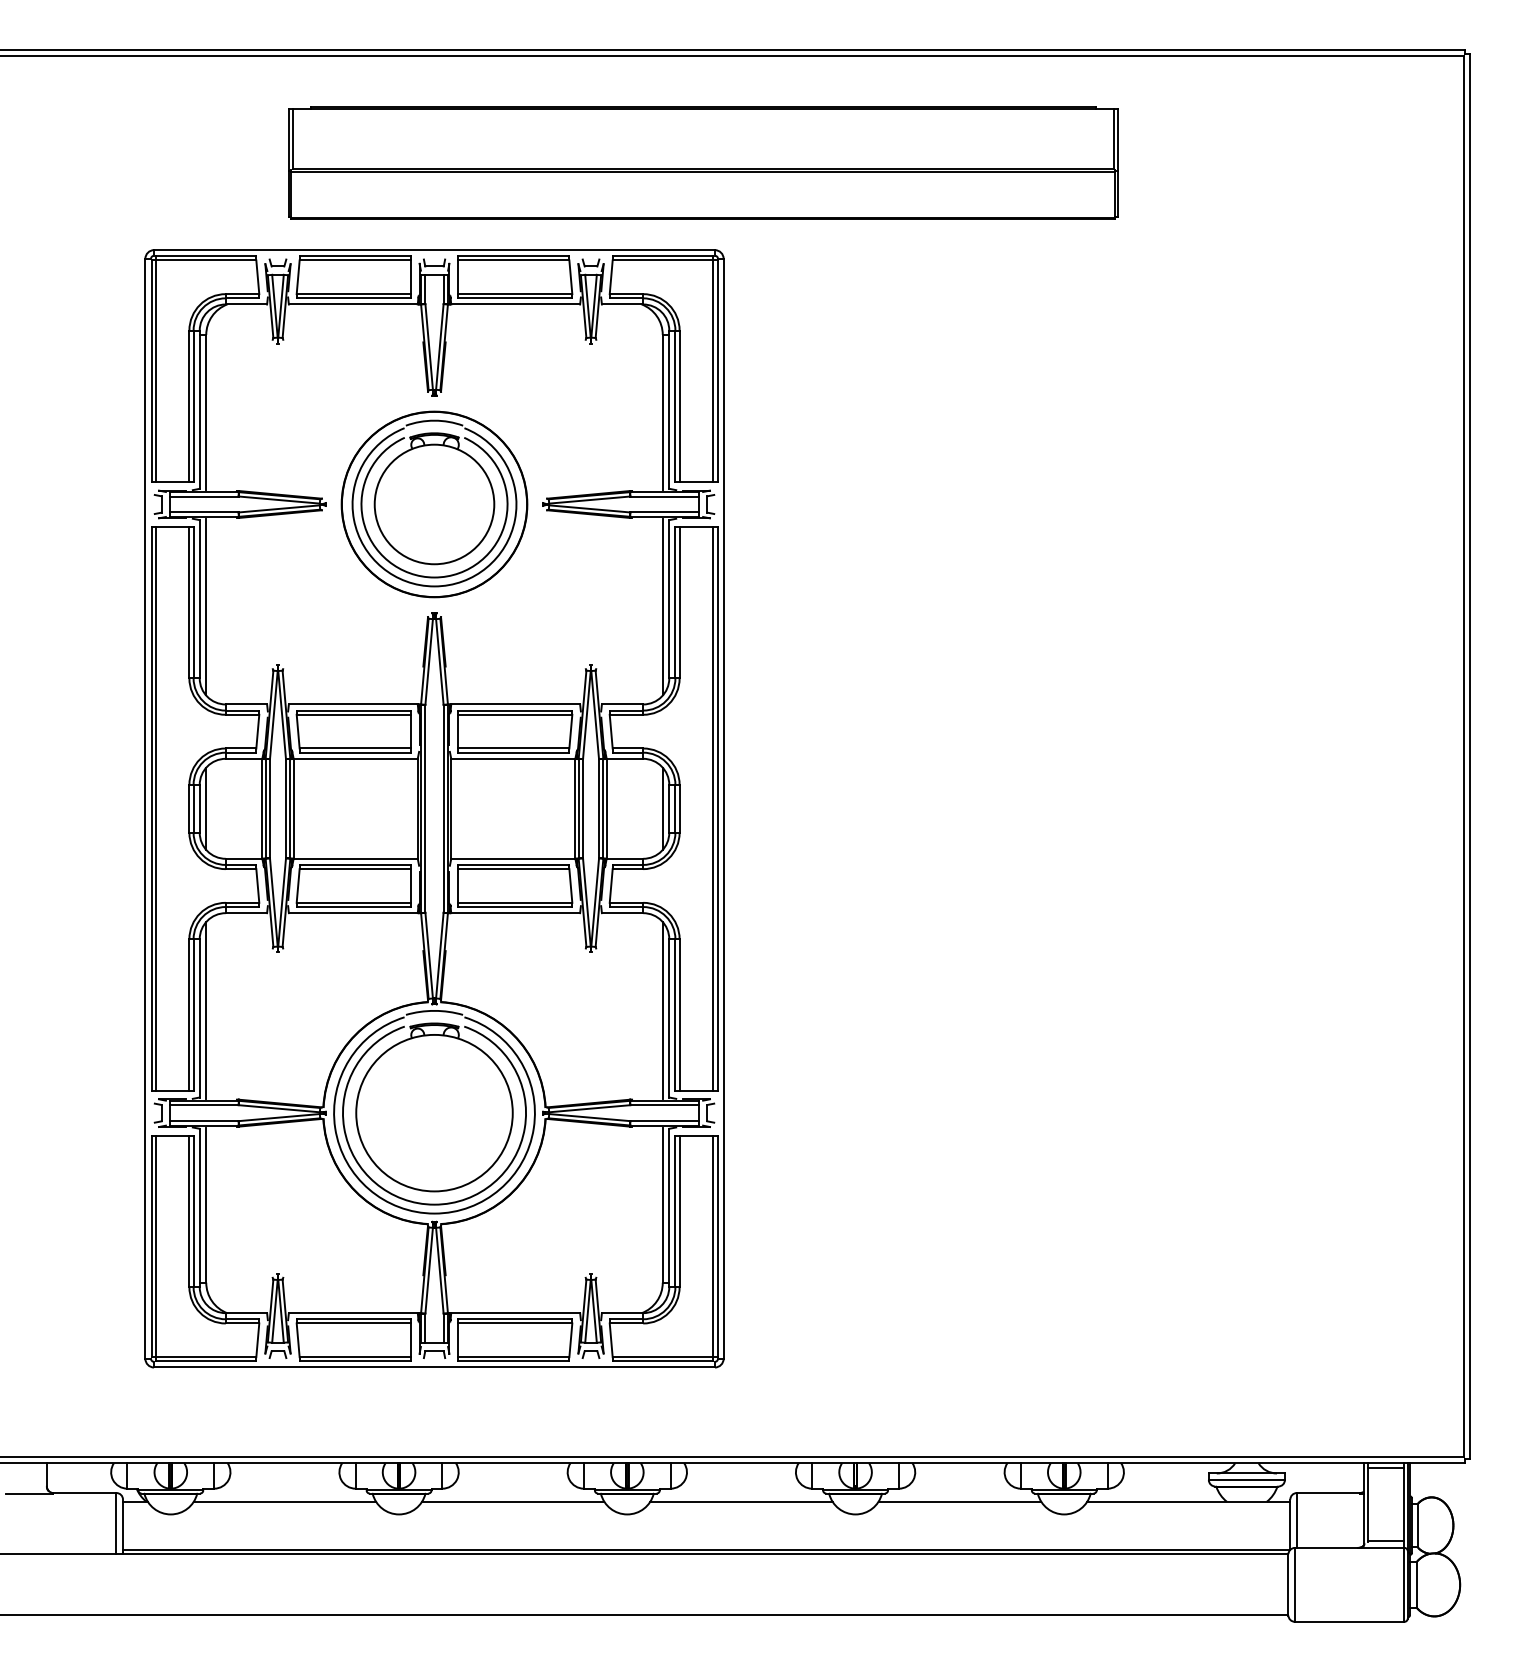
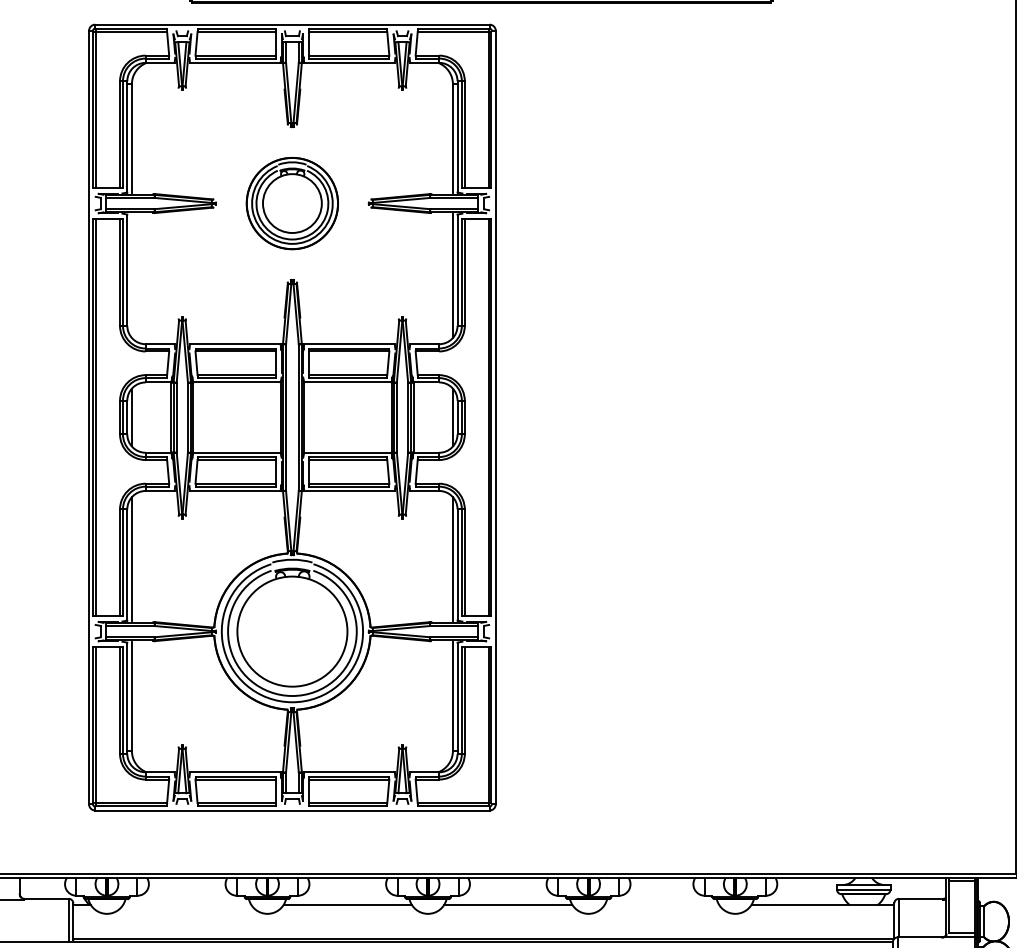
part: (434, 504) -> (292, 203), size x0.7
line: (206, 606) -> (132, 275), removed
line: (284, 1501) -> (186, 904), removed
line: (959, 1501) -> (661, 904), removed

